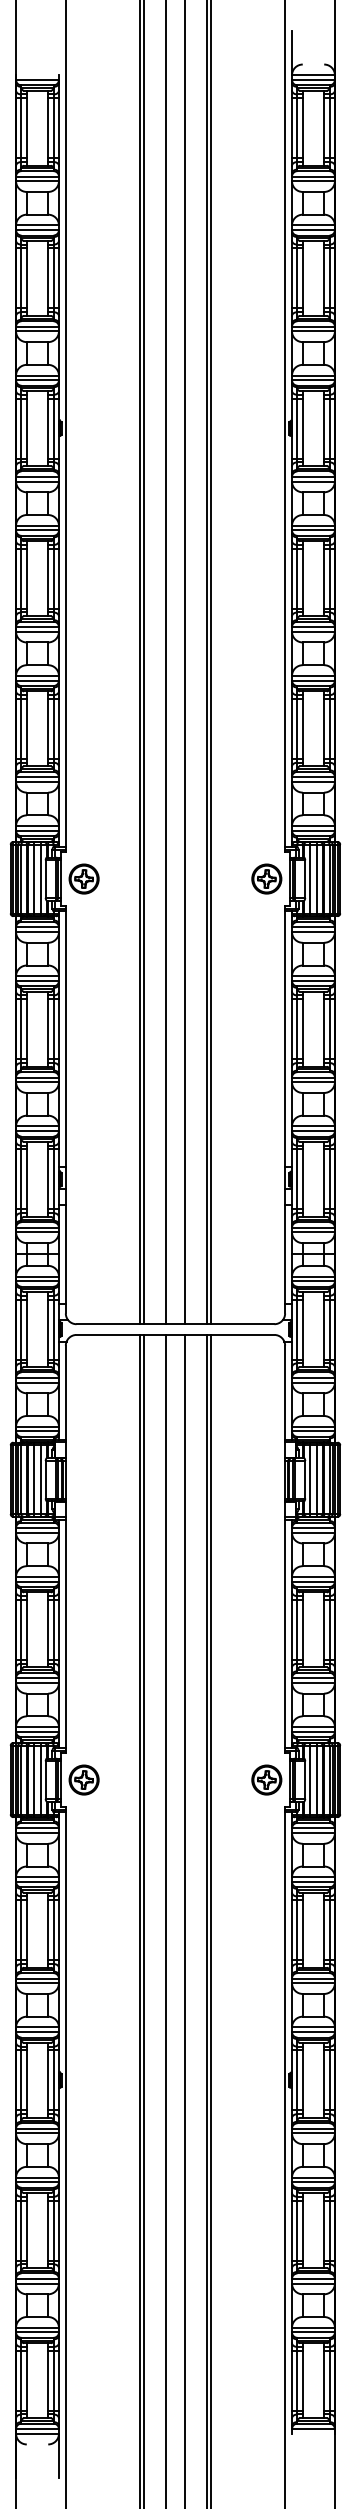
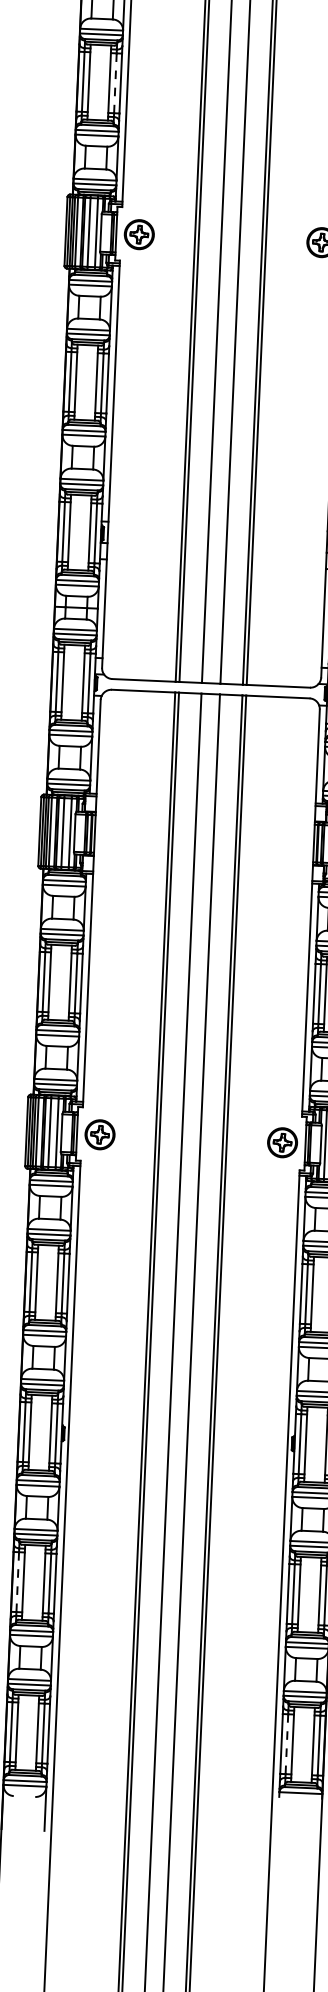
line: (53, 728) -> (115, 82), solid -> dashed
line: (21, 2230) -> (17, 1582), solid -> dashed
line: (297, 2380) -> (287, 1743), solid -> dashed

